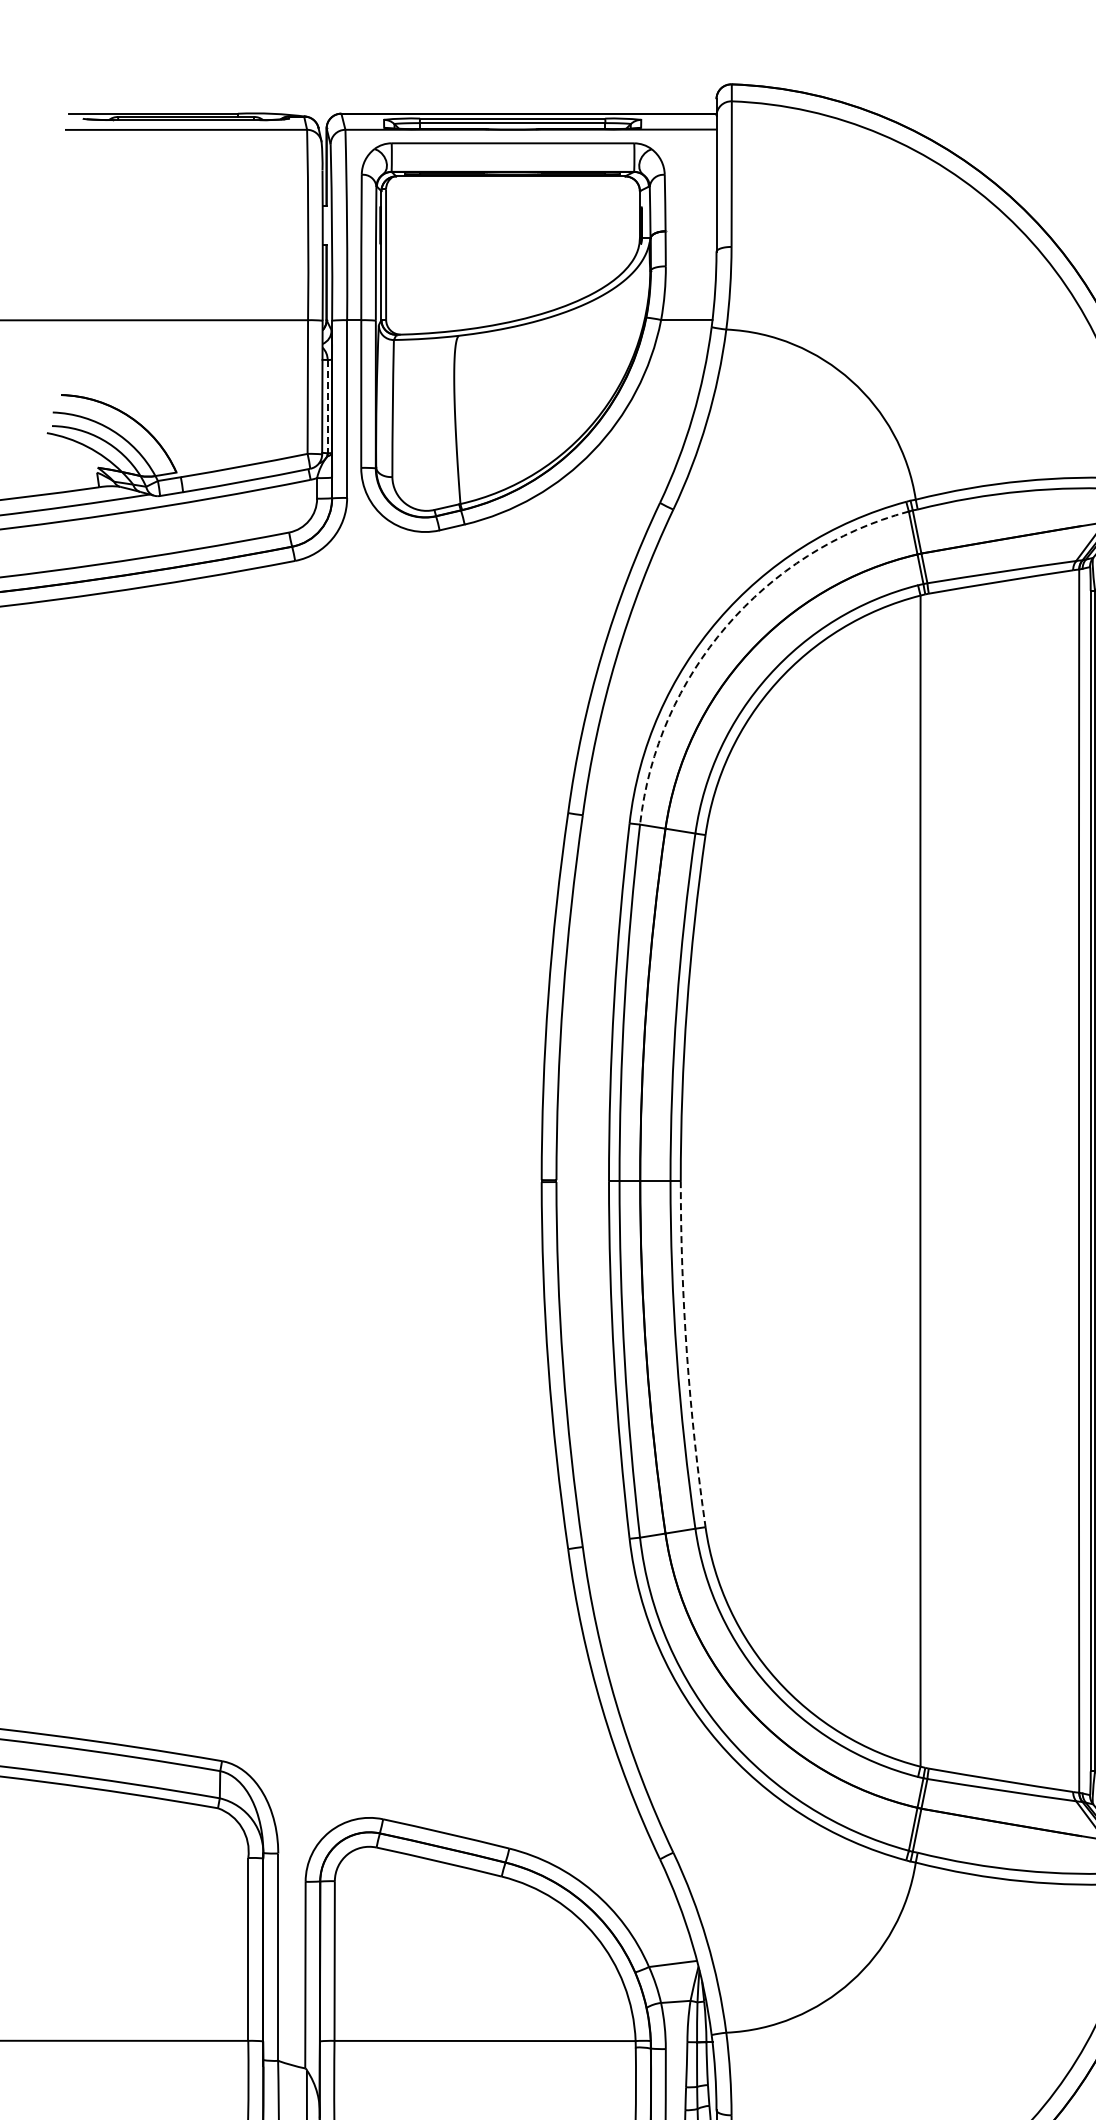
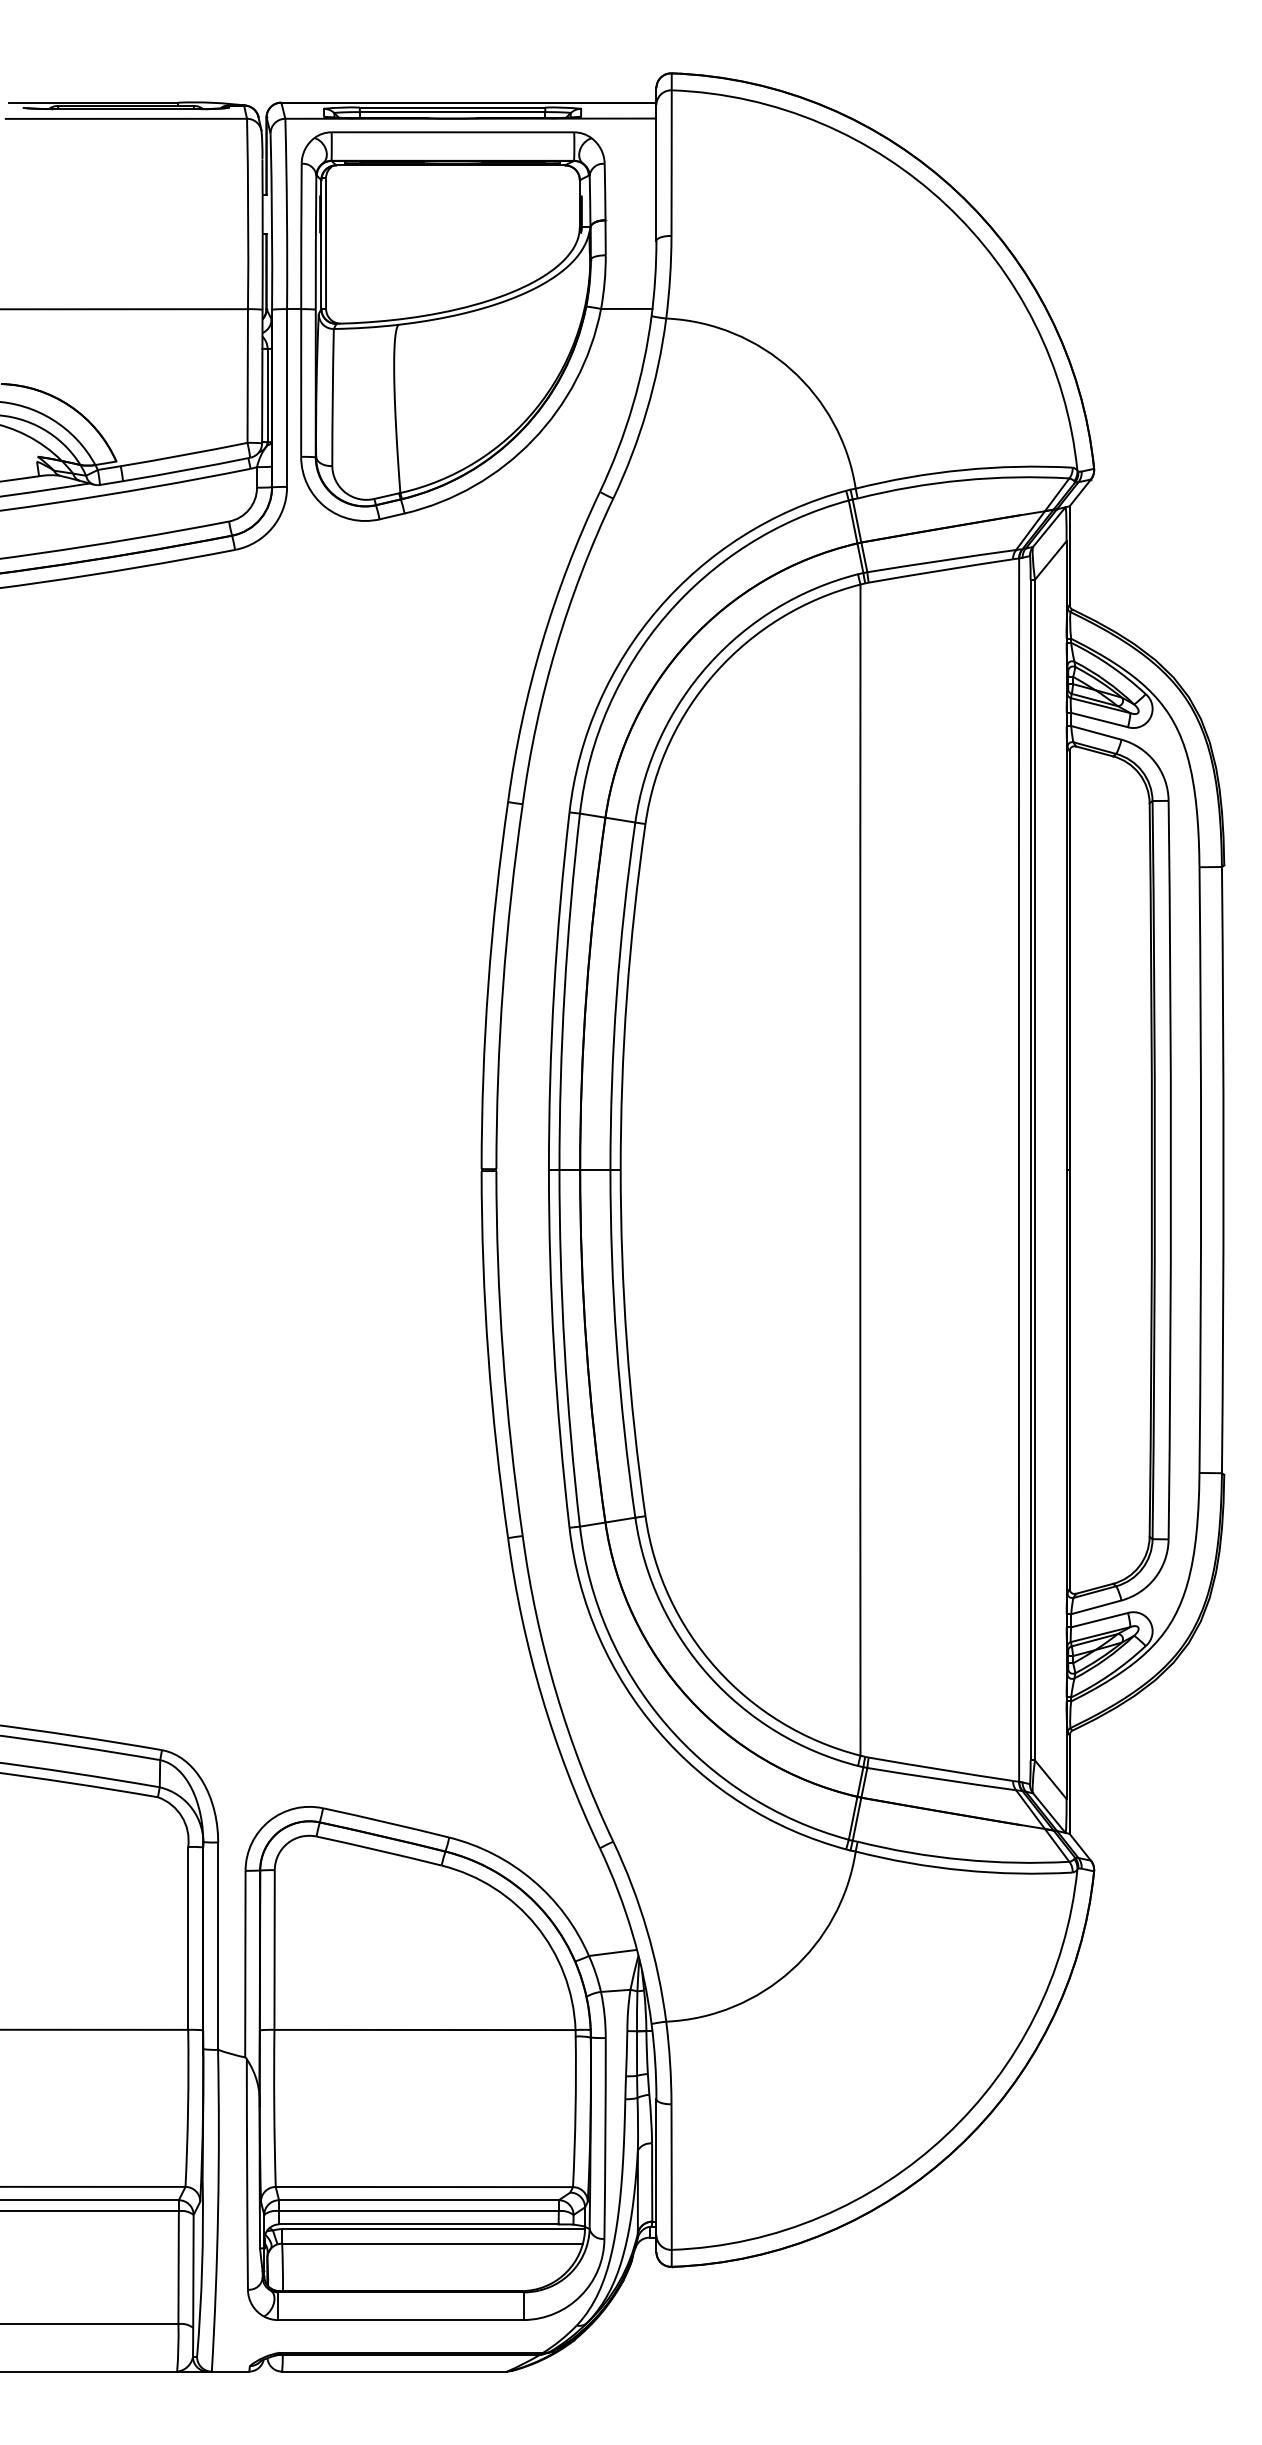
line: (327, 406) -> (267, 395), dashed -> solid
arc: (726, 626) -> (666, 615), dashed -> solid
arc: (686, 1354) -> (626, 1343), dashed -> solid

